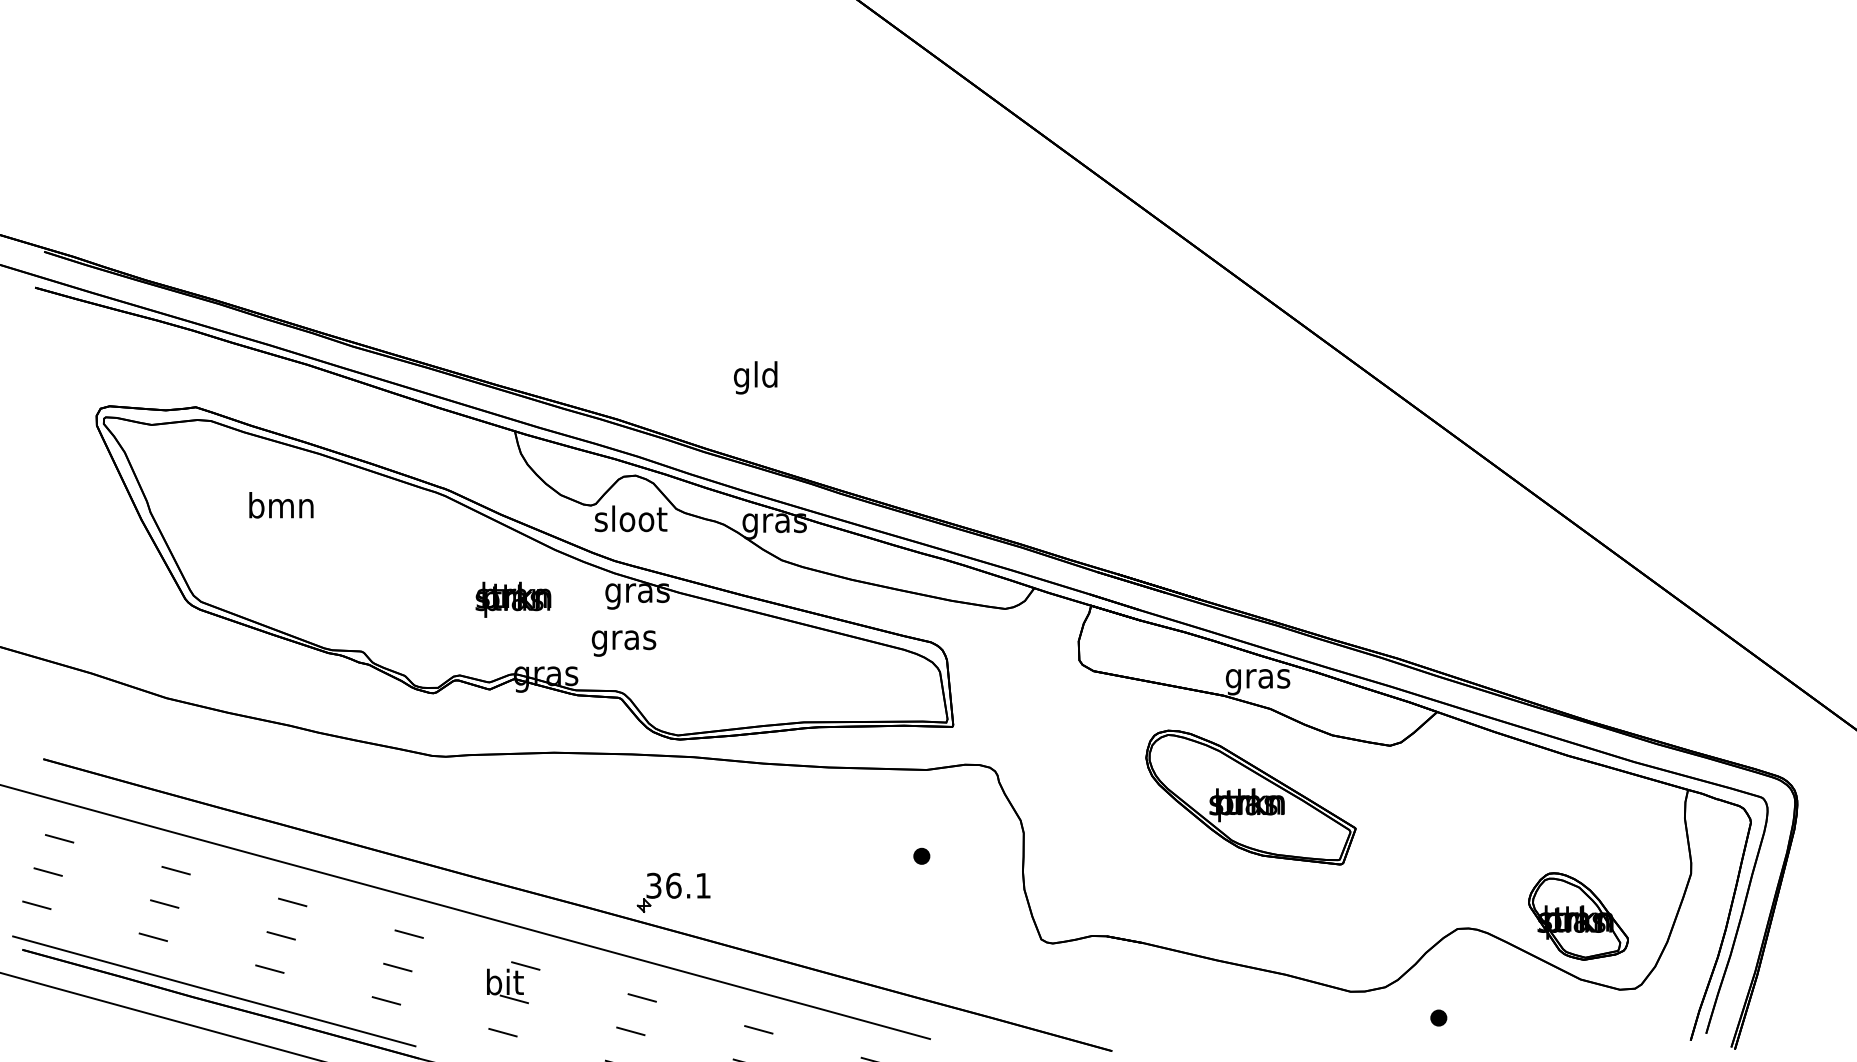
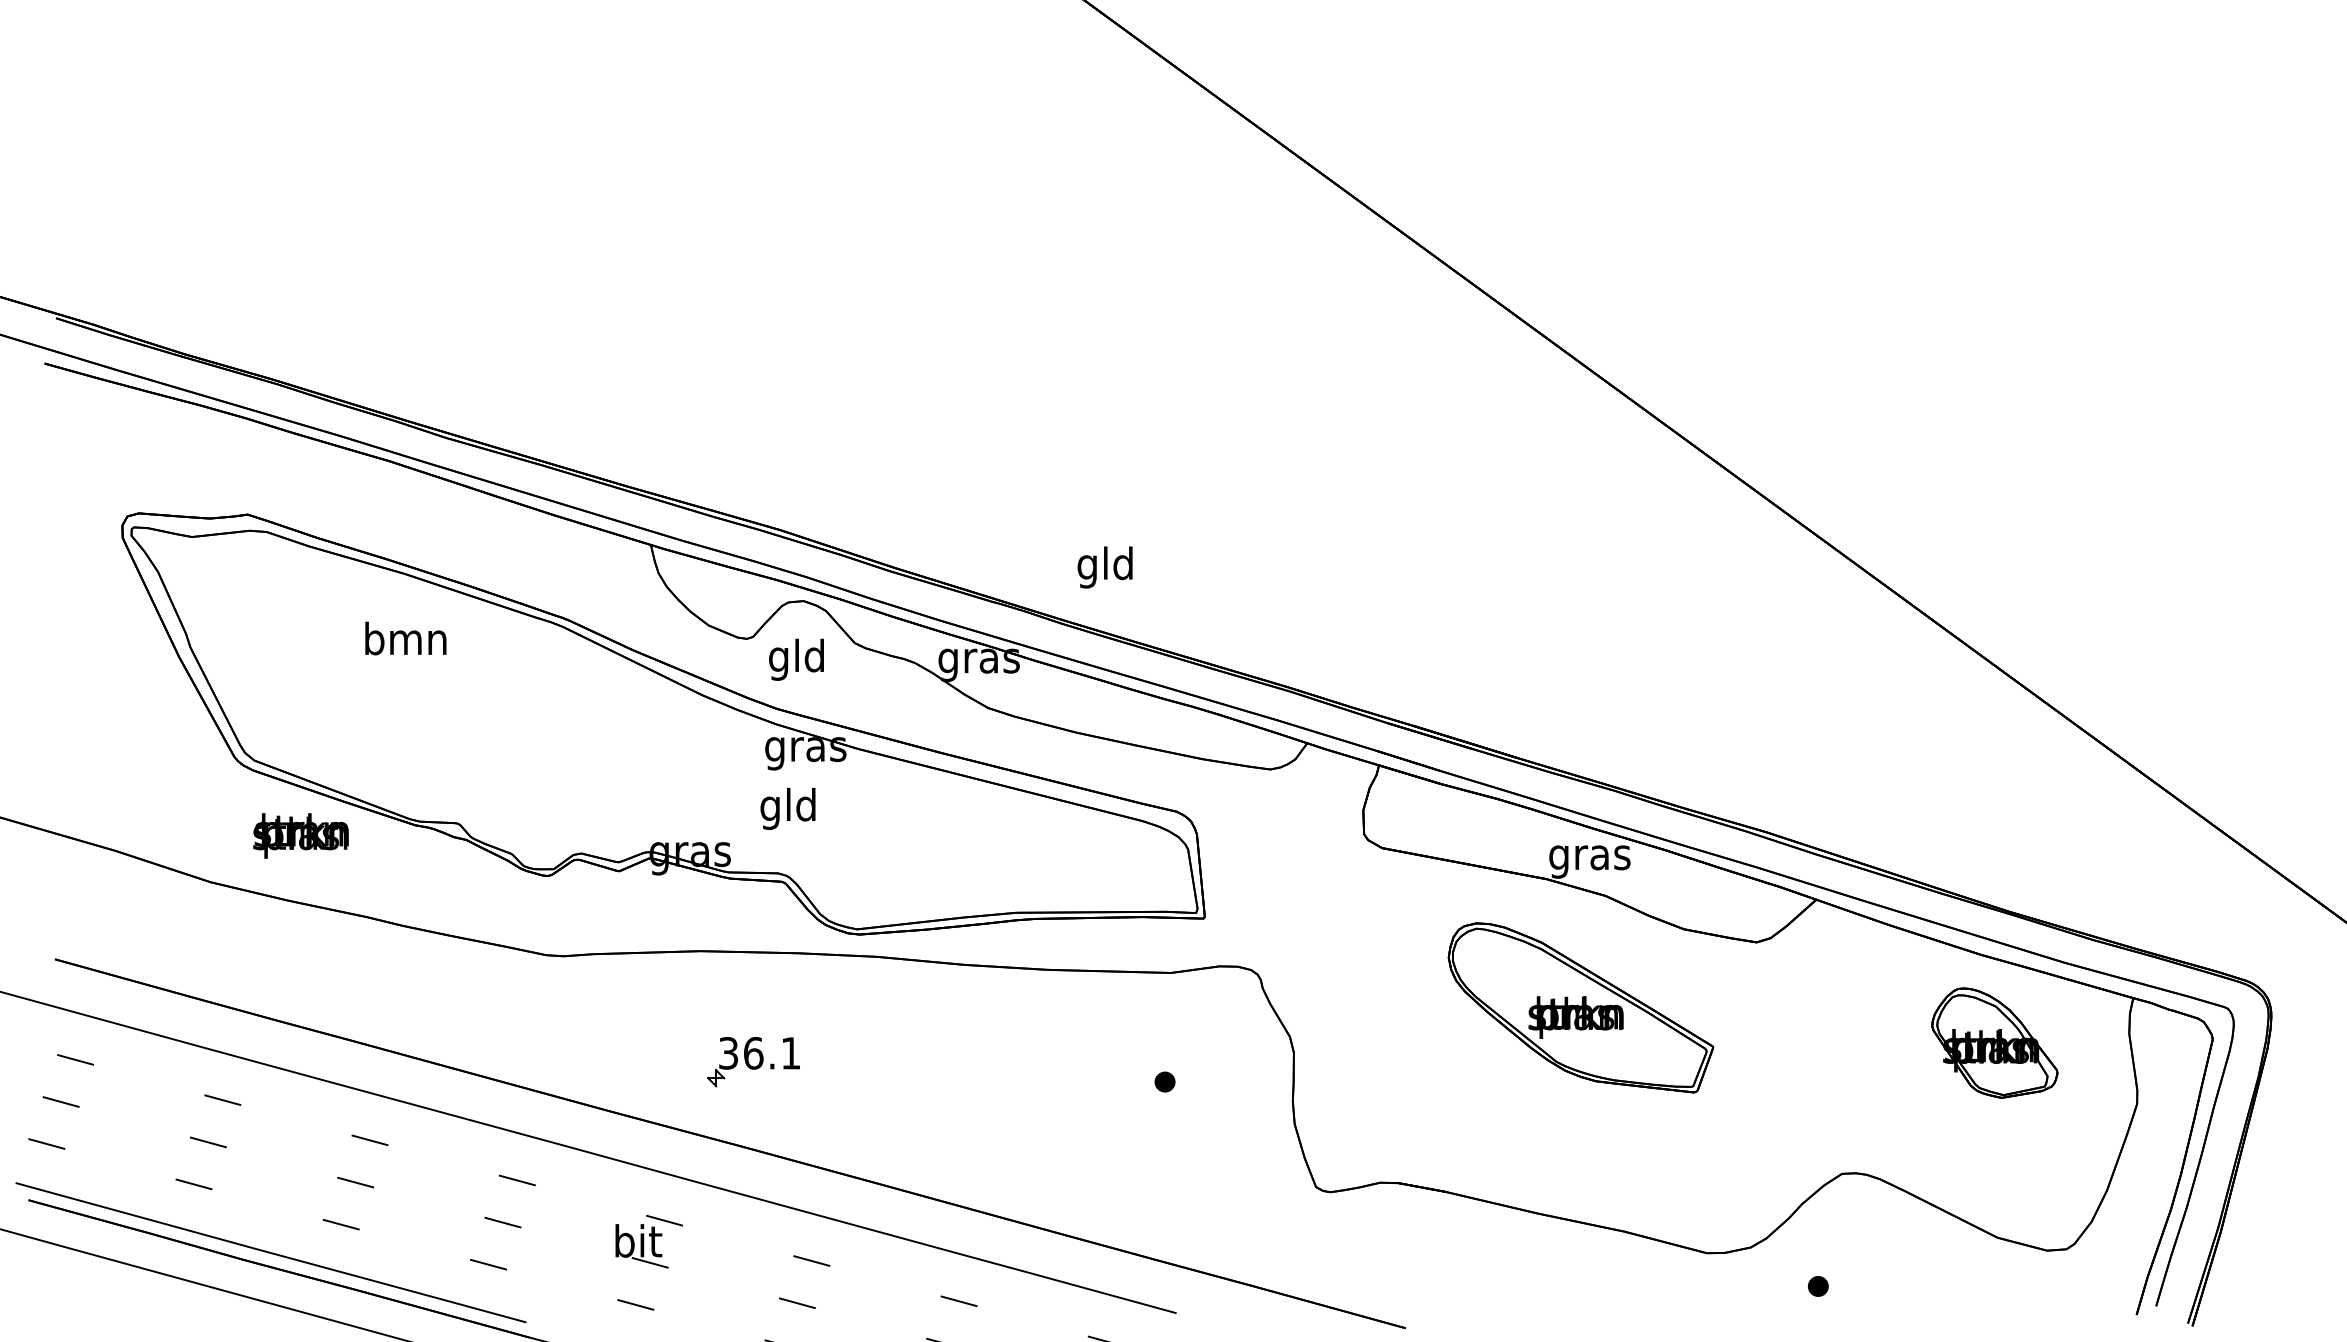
text: (755, 377) -> (1104, 567), moved
text: (281, 505) -> (405, 638), moved
text: (630, 521) -> (797, 659), sloot -> gld
text: (513, 599) -> (300, 835), moved
text: (623, 639) -> (788, 808), gras -> gld
part: (673, 893) -> (753, 1062), moved
part: (1578, 916) -> (1994, 1042), moved

